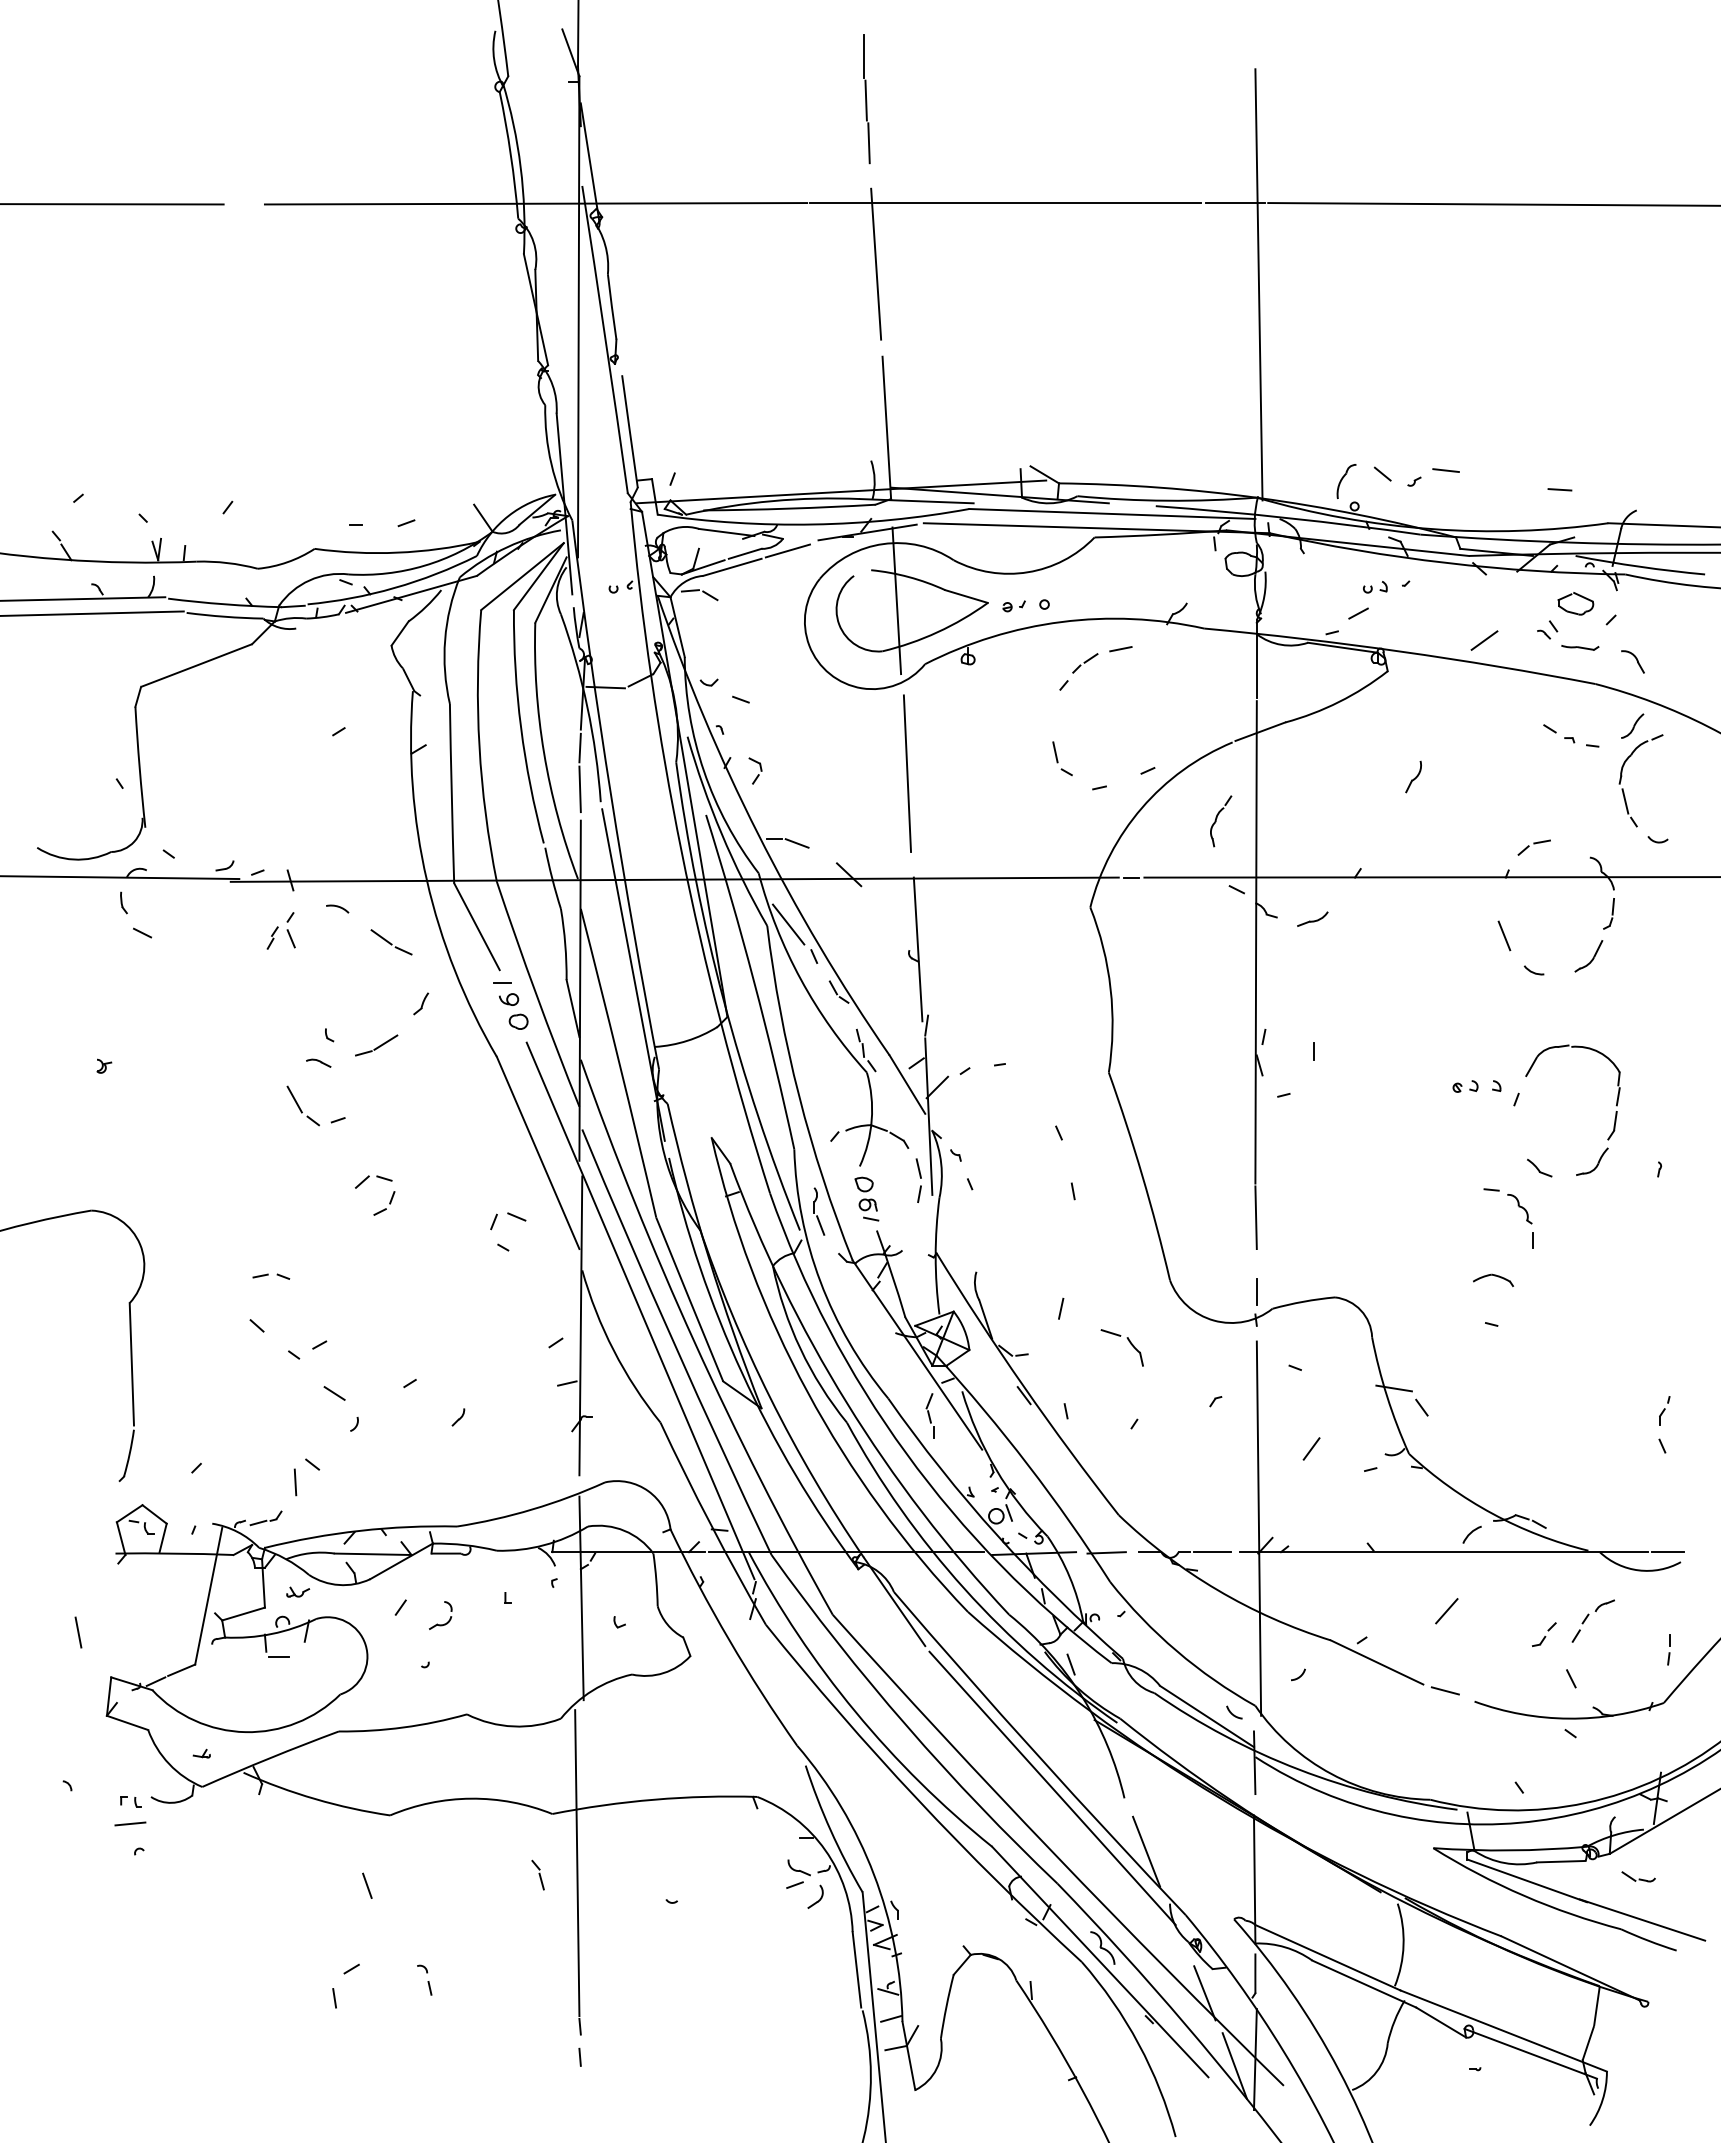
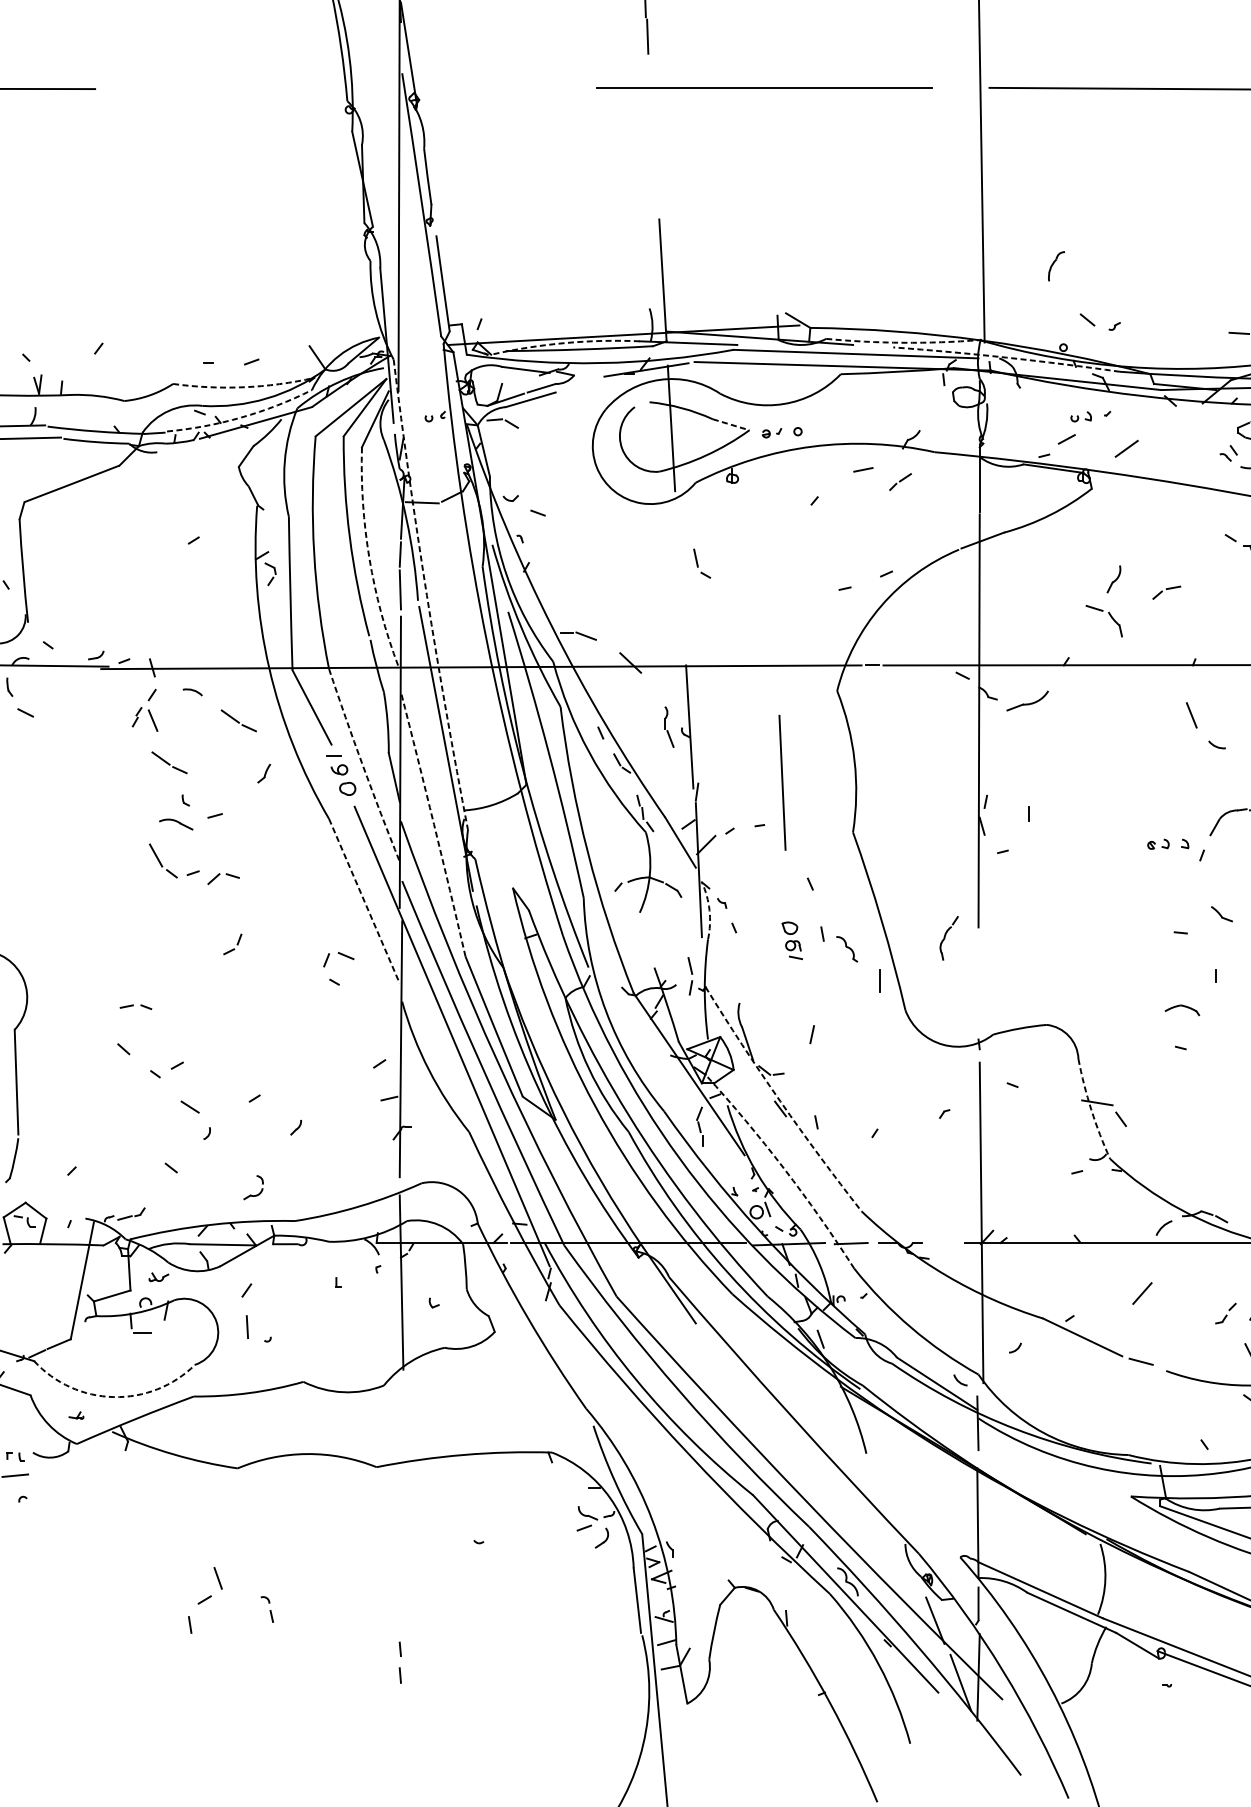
line: (535, 203) -> (362, 88), removed
line: (1235, 203) -> (961, 88), removed
line: (876, 263) -> (654, 139), removed
line: (1445, 470) -> (1141, 316), removed
part: (1346, 481) -> (1056, 266), moved
arc: (1167, 500) -> (903, 342), solid -> dashed
arc: (772, 501) -> (565, 343), solid -> dashed
arc: (1288, 518) -> (1006, 357), solid -> dashed
line: (787, 550) -> (577, 385), removed
arc: (397, 552) -> (243, 387), solid -> dashed
arc: (394, 588) -> (241, 417), solid -> dashed
line: (966, 596) -> (731, 424), solid -> dashed
line: (1484, 640) -> (1126, 448), moved
part: (1085, 663) -> (900, 482), moved
arc: (544, 753) -> (369, 559), solid -> dashed
part: (1062, 758) -> (702, 563), moved
part: (755, 770) -> (270, 573), moved
line: (907, 773) -> (782, 782), moved
arc: (611, 795) -> (427, 595), solid -> dashed
part: (1221, 821) -> (949, 938), moved
part: (1533, 847) -> (1166, 592), moved
part: (1312, 918) -> (1027, 700), size x1.6
line: (788, 924) -> (578, 705), removed
part: (290, 930) -> (152, 710), size x1.4
part: (310, 991) -> (169, 762), added
arc: (536, 994) -> (363, 765), solid -> dashed
line: (385, 1042) -> (233, 806), removed
part: (318, 1062) -> (176, 823), size x1.6
arc: (619, 1063) -> (434, 824), solid -> dashed
line: (538, 1152) -> (364, 900), solid -> dashed
arc: (941, 1163) -> (709, 910), solid -> dashed
part: (918, 1180) -> (690, 976), moved
part: (373, 1181) -> (223, 878), moved
part: (866, 1198) -> (791, 940), moved
part: (1519, 1209) -> (846, 949), moved
part: (819, 1211) -> (669, 727), moved
line: (1255, 1217) -> (978, 956), removed
line: (1256, 1291) -> (880, 980), moved
part: (1128, 1341) -> (1109, 615), moved
arc: (1024, 1386) -> (780, 1101), solid -> dashed
arc: (1387, 1396) -> (1091, 1109), solid -> dashed
line: (1311, 1448) -> (1026, 1154), removed
arc: (1028, 1465) -> (784, 1168), solid -> dashed
line: (295, 1482) -> (247, 1327), moved
line: (1212, 1552) -> (941, 1243), removed
part: (437, 1623) -> (250, 1194), moved
arc: (245, 1732) -> (113, 1397), solid -> dashed
line: (1052, 1788) -> (804, 1445), removed
line: (1146, 1851) -> (885, 1499), removed
line: (577, 1863) -> (398, 1509), removed
part: (537, 1874) -> (363, 1518), removed
line: (367, 1885) -> (218, 1578), moved

